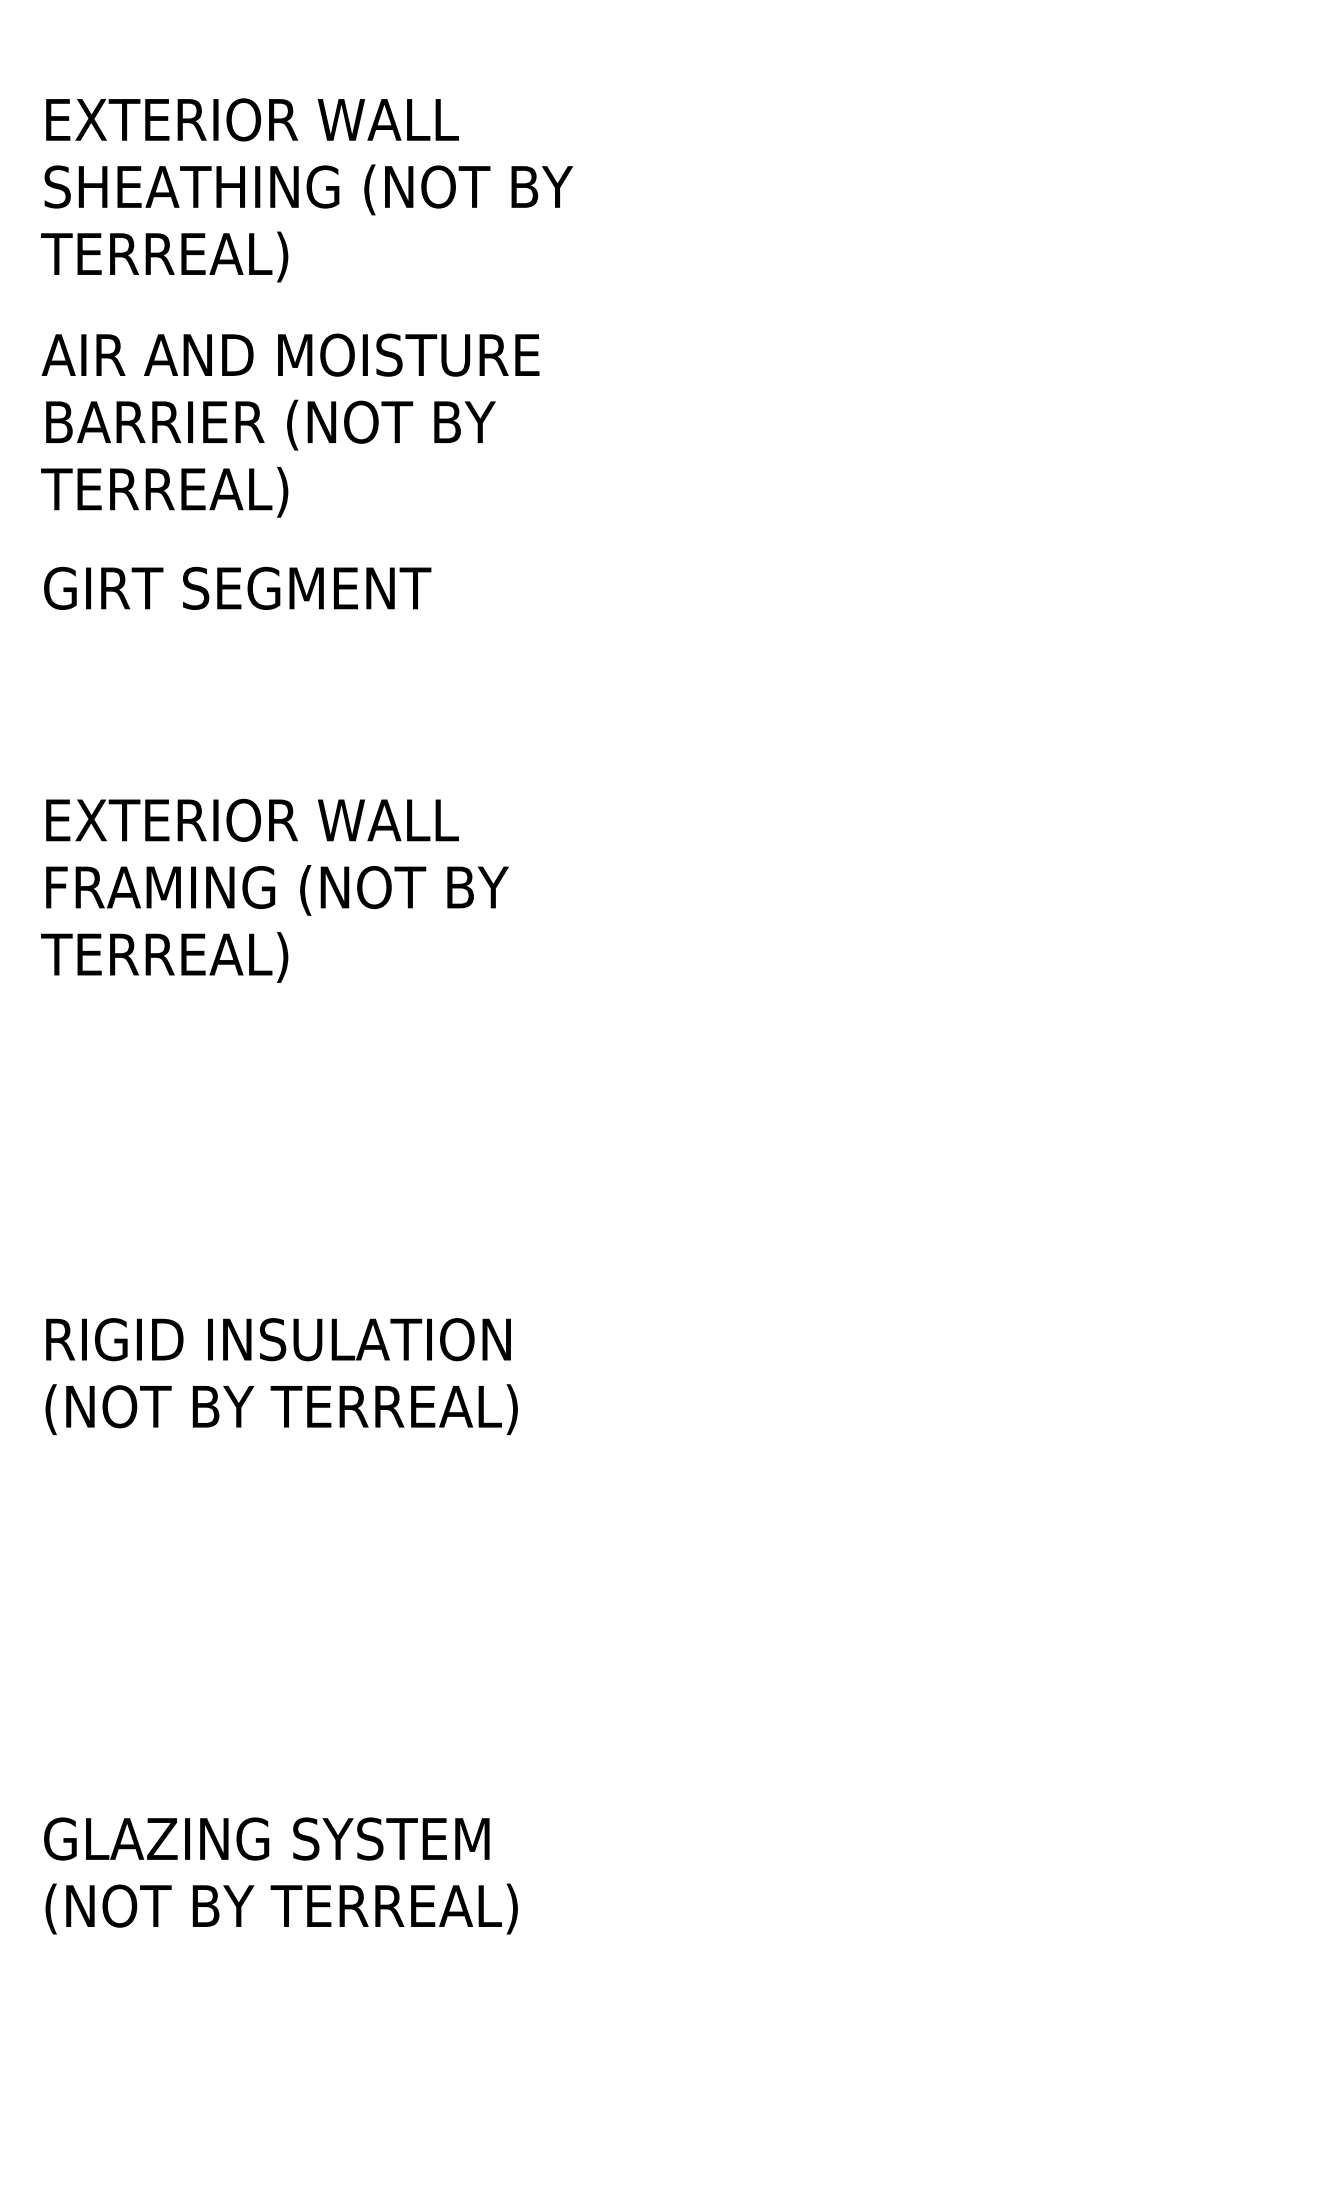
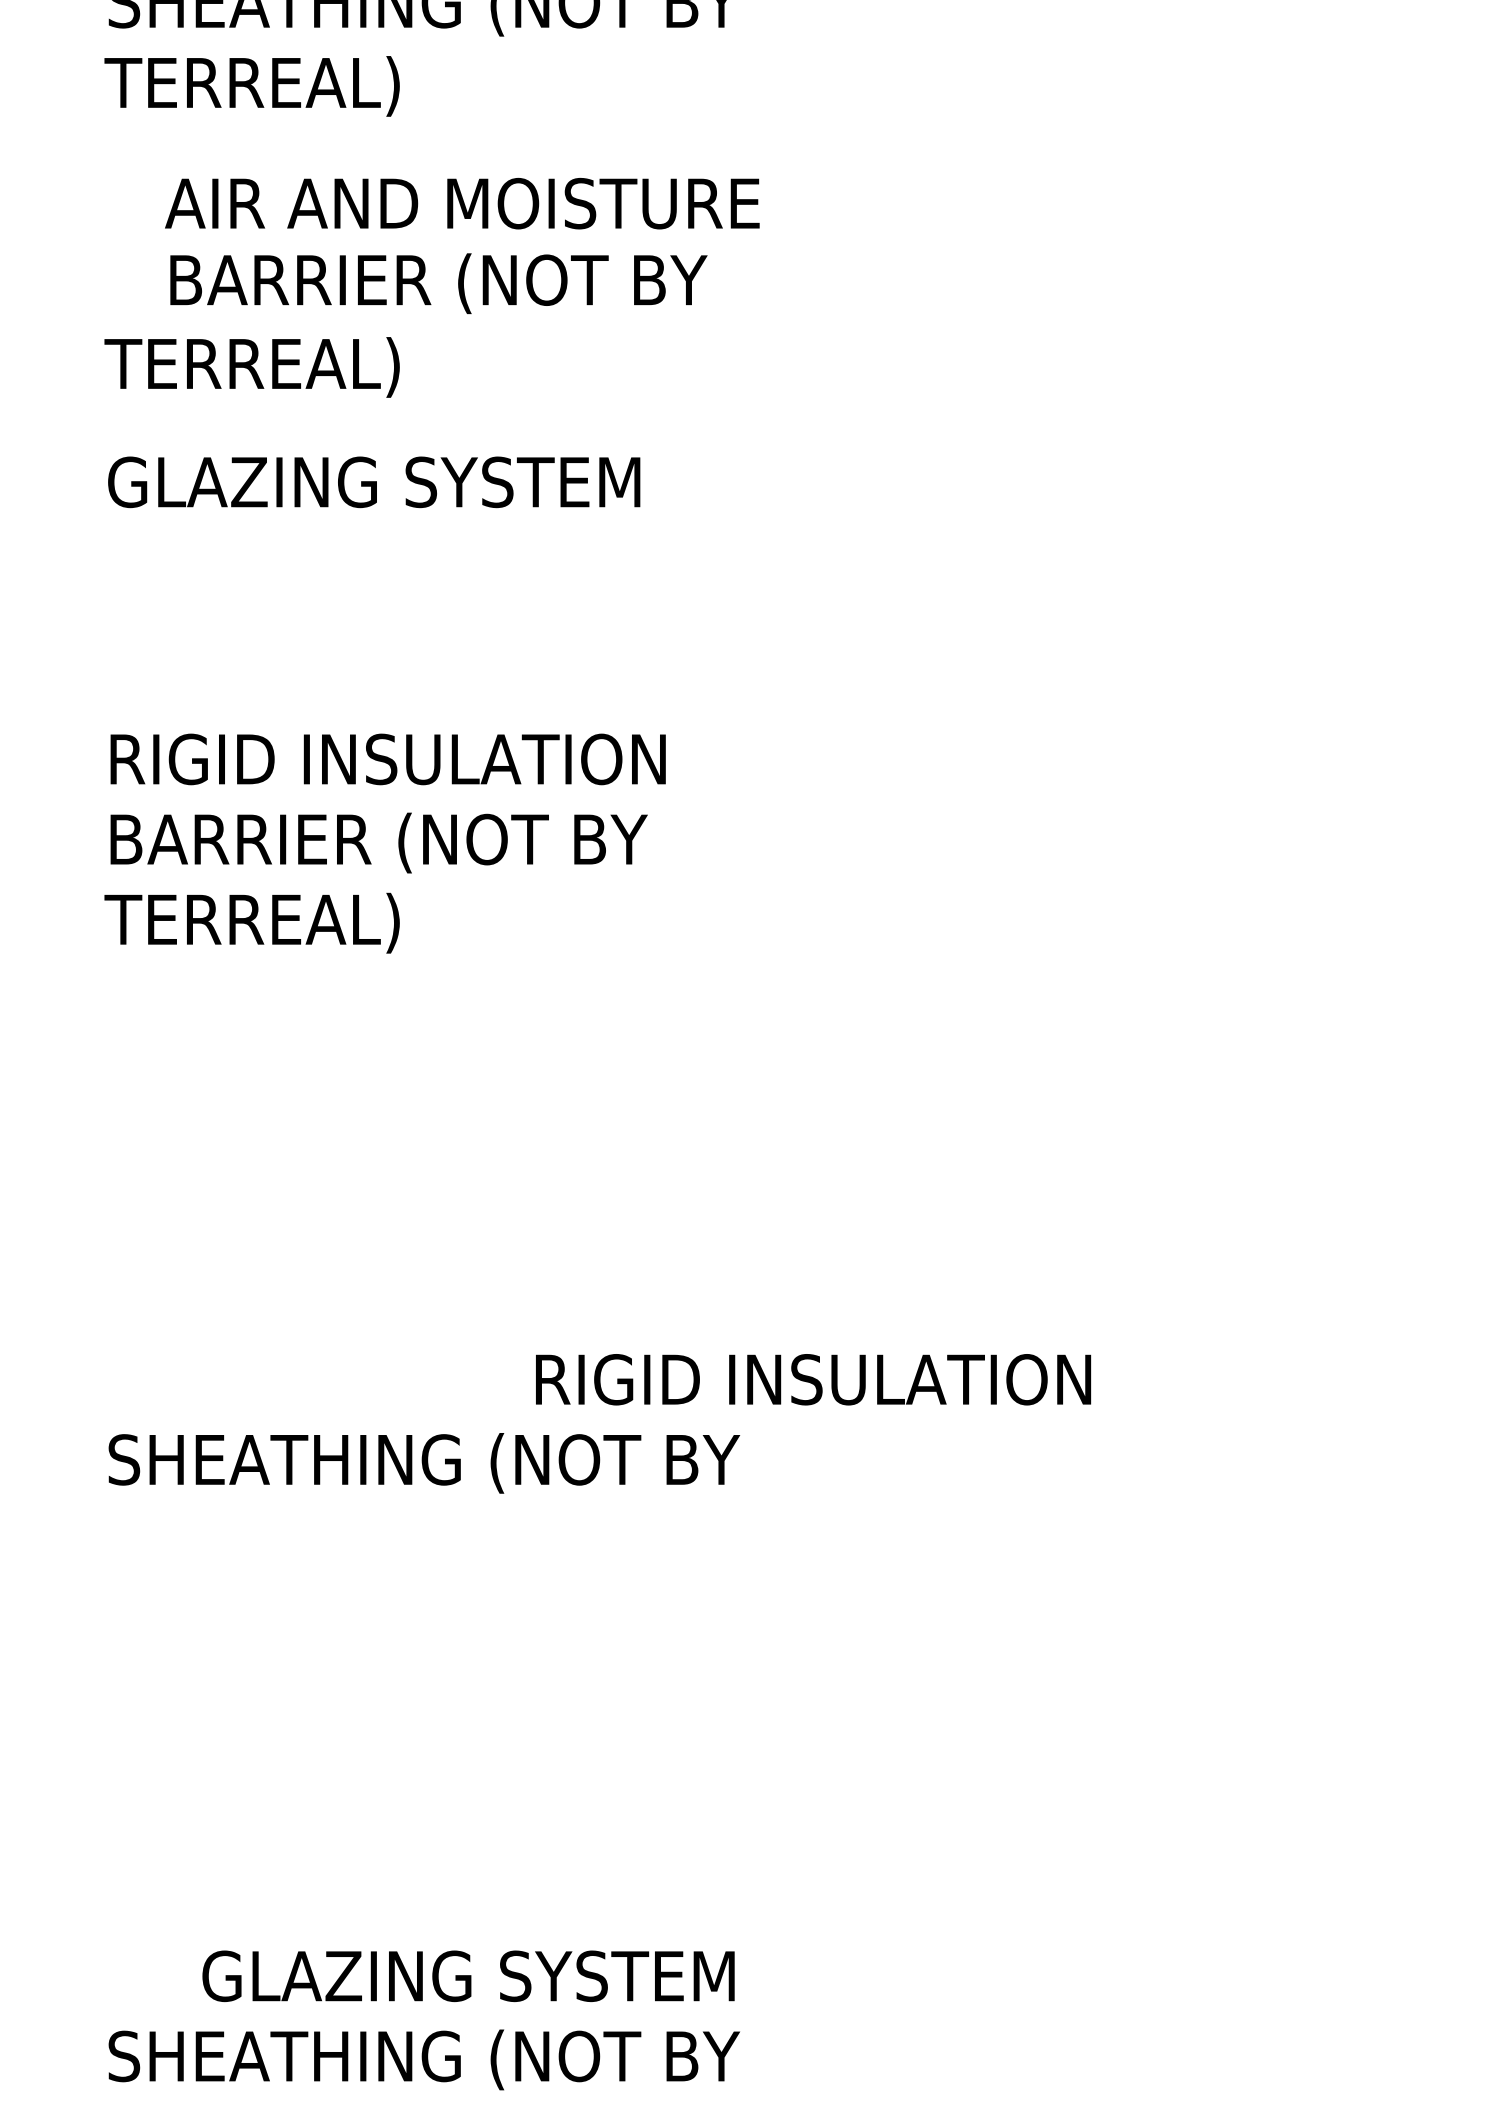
text: (290, 354) -> (462, 202), moved
text: (270, 424) -> (438, 282), moved
text: (290, 587) -> (402, 481), GIRT SEGMENT -> GLAZING SYSTEM
text: (280, 819) -> (390, 758), EXTERIOR WALL -> RIGID INSULATION
text: (279, 890) -> (389, 843), FRAMING (NOT BY -> BARRIER (NOT BY
text: (278, 1339) -> (813, 1379), moved
text: (308, 1409) -> (423, 1463), (NOT BY TERREAL) -> SHEATHING (NOT BY
text: (266, 1838) -> (468, 1975), moved
text: (308, 1908) -> (423, 2059), (NOT BY TERREAL) -> SHEATHING (NOT BY

